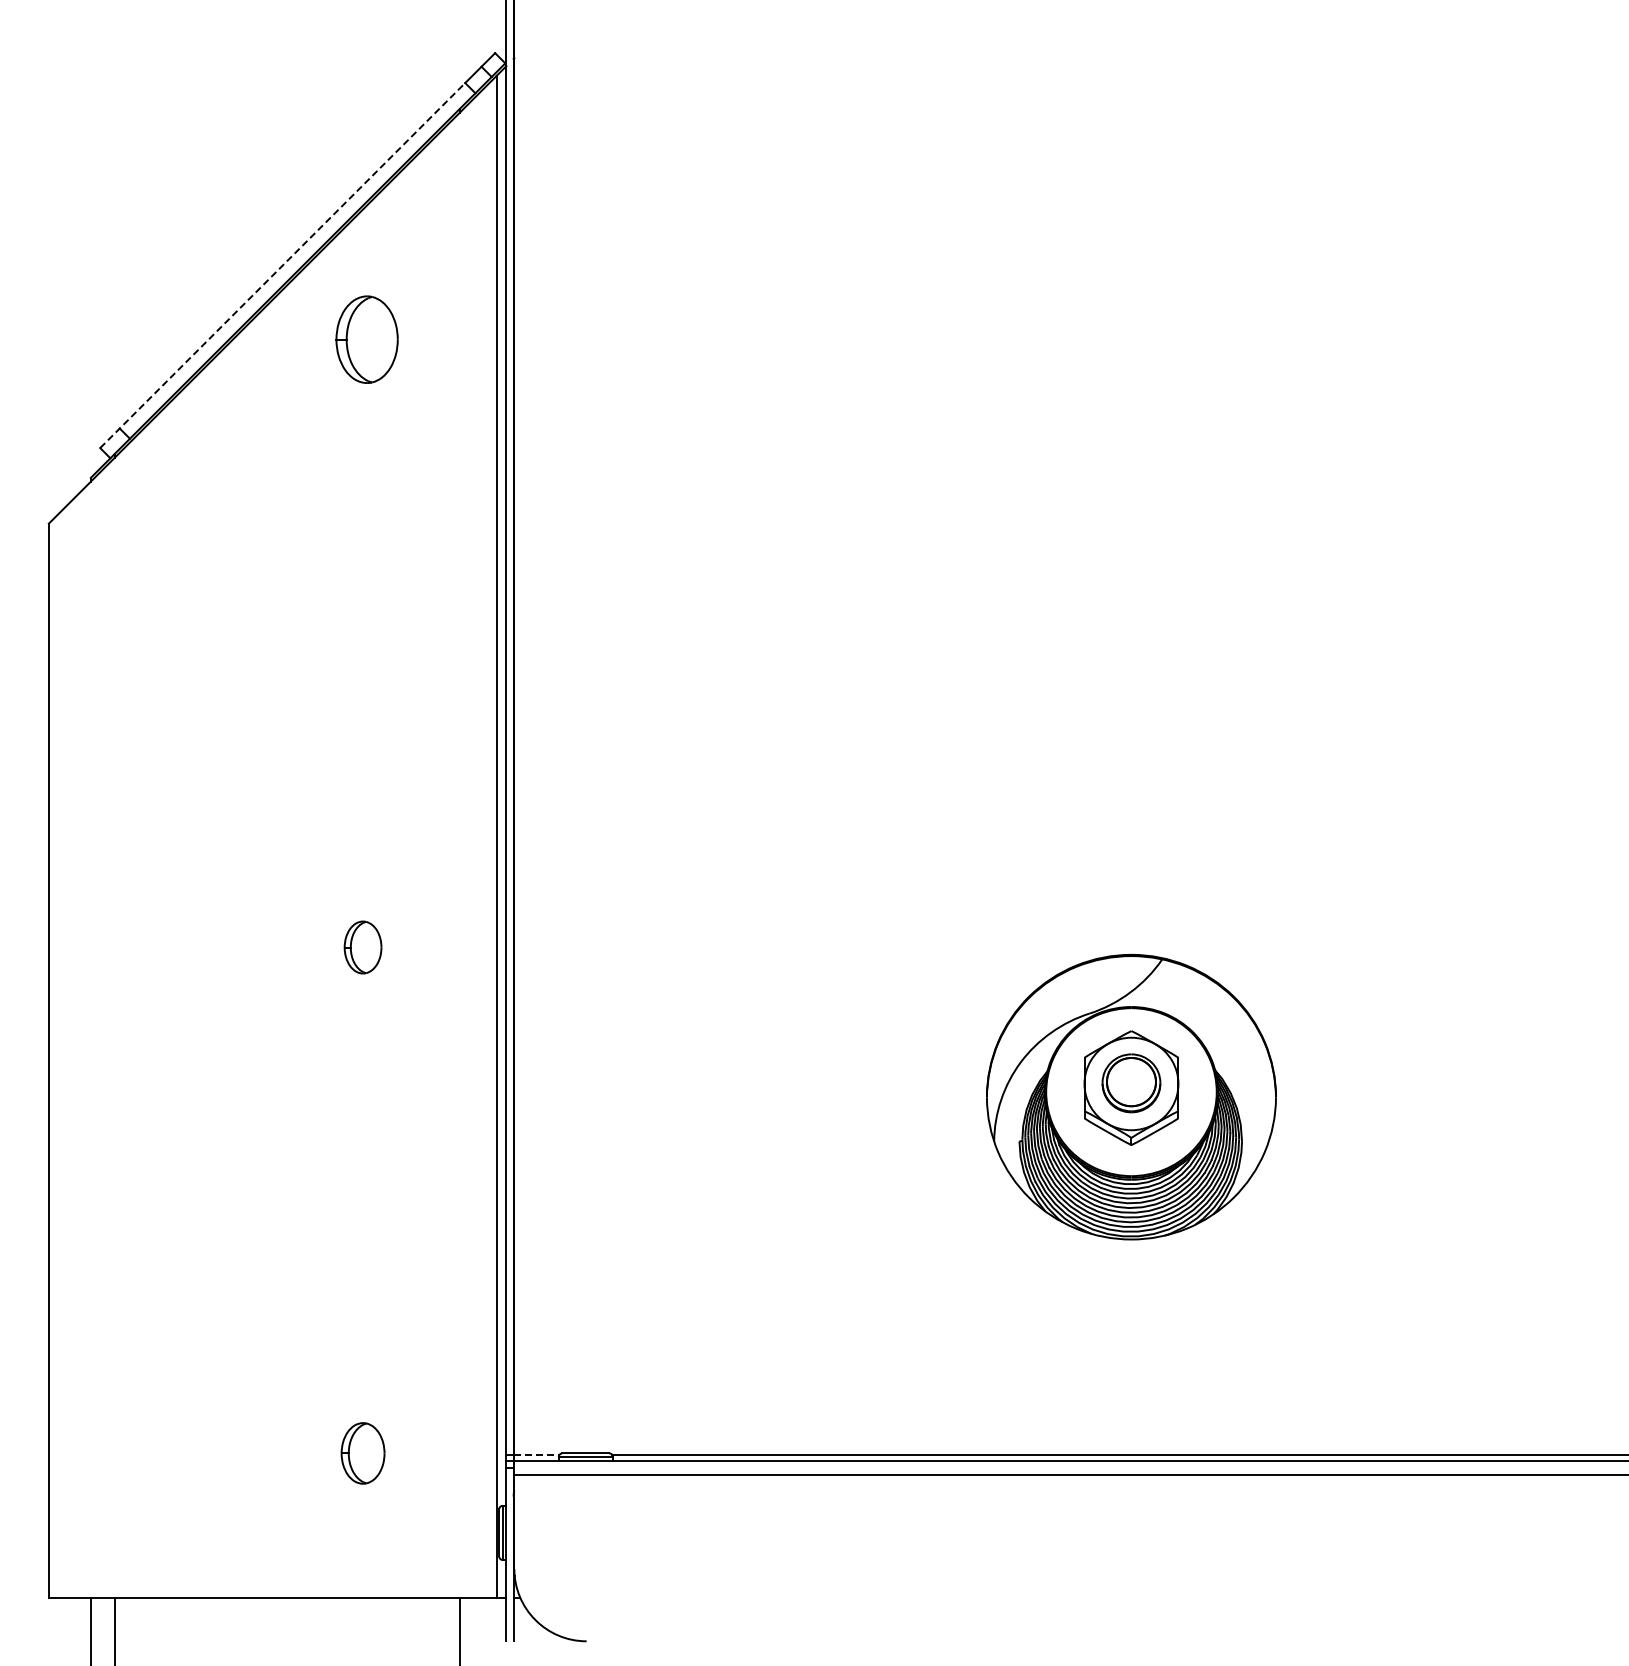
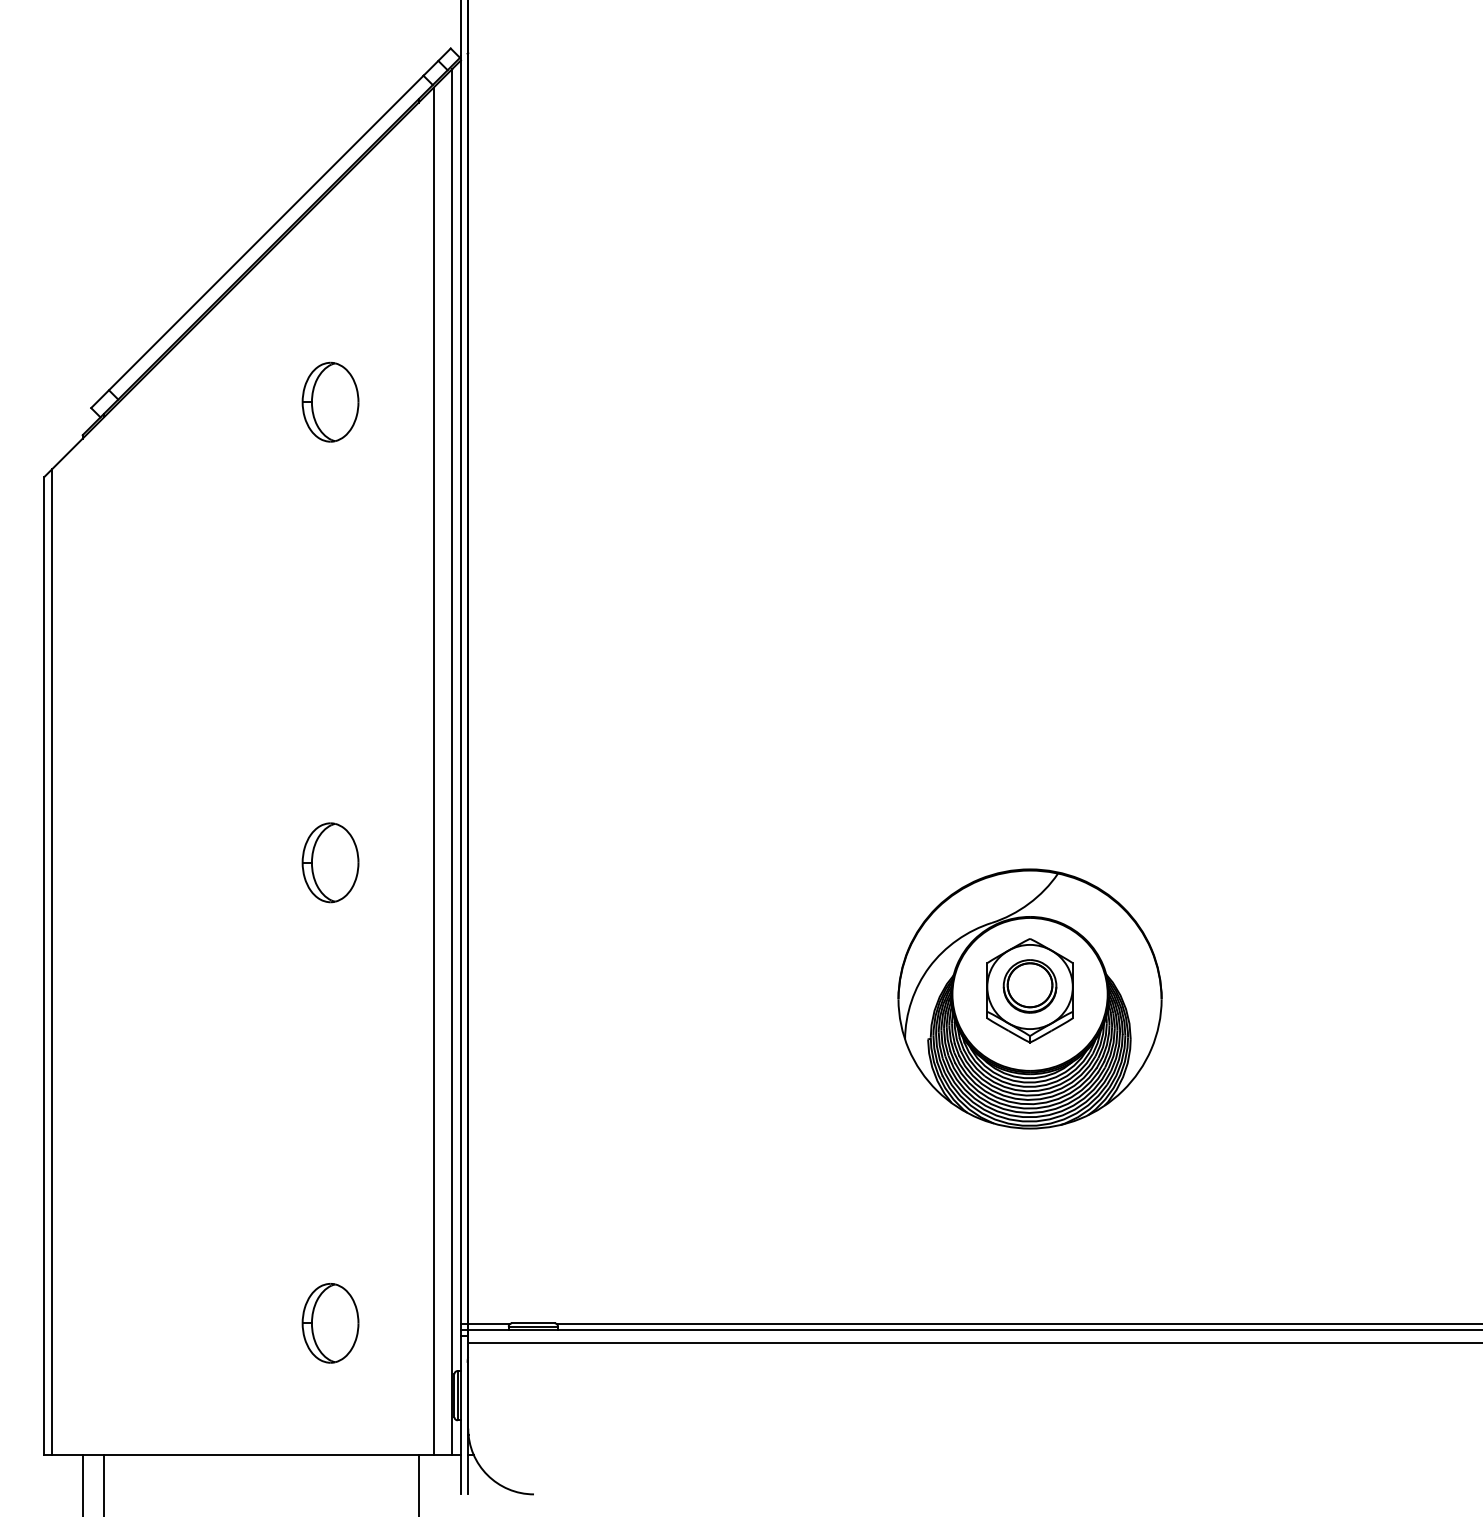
line: (283, 265) -> (258, 241), dashed -> solid
part: (366, 339) -> (329, 402), moved
line: (476, 846) -> (433, 770), added
part: (362, 947) -> (329, 862), size x1.67
line: (57, 1056) -> (52, 961), added
part: (362, 1453) -> (329, 1323), size x1.43
line: (537, 1454) -> (489, 1324), dashed -> solid

